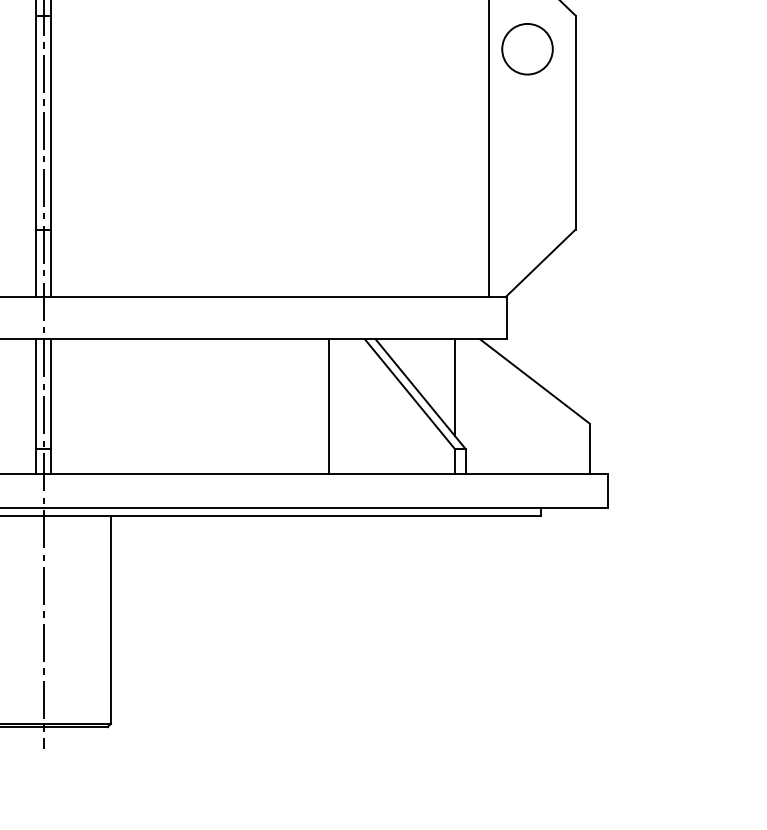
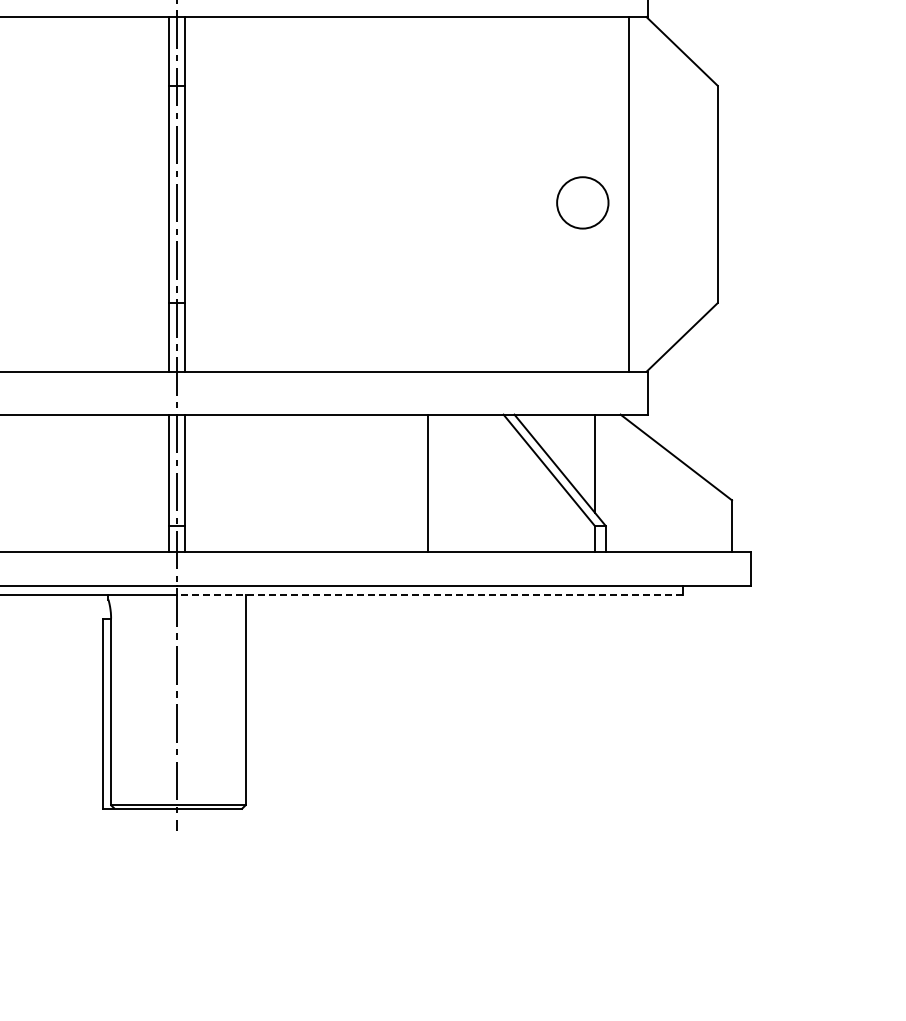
circle: (527, 48) -> (582, 202), moved
line: (329, 406) -> (428, 482), moved
line: (292, 516) -> (429, 594), solid -> dashed

